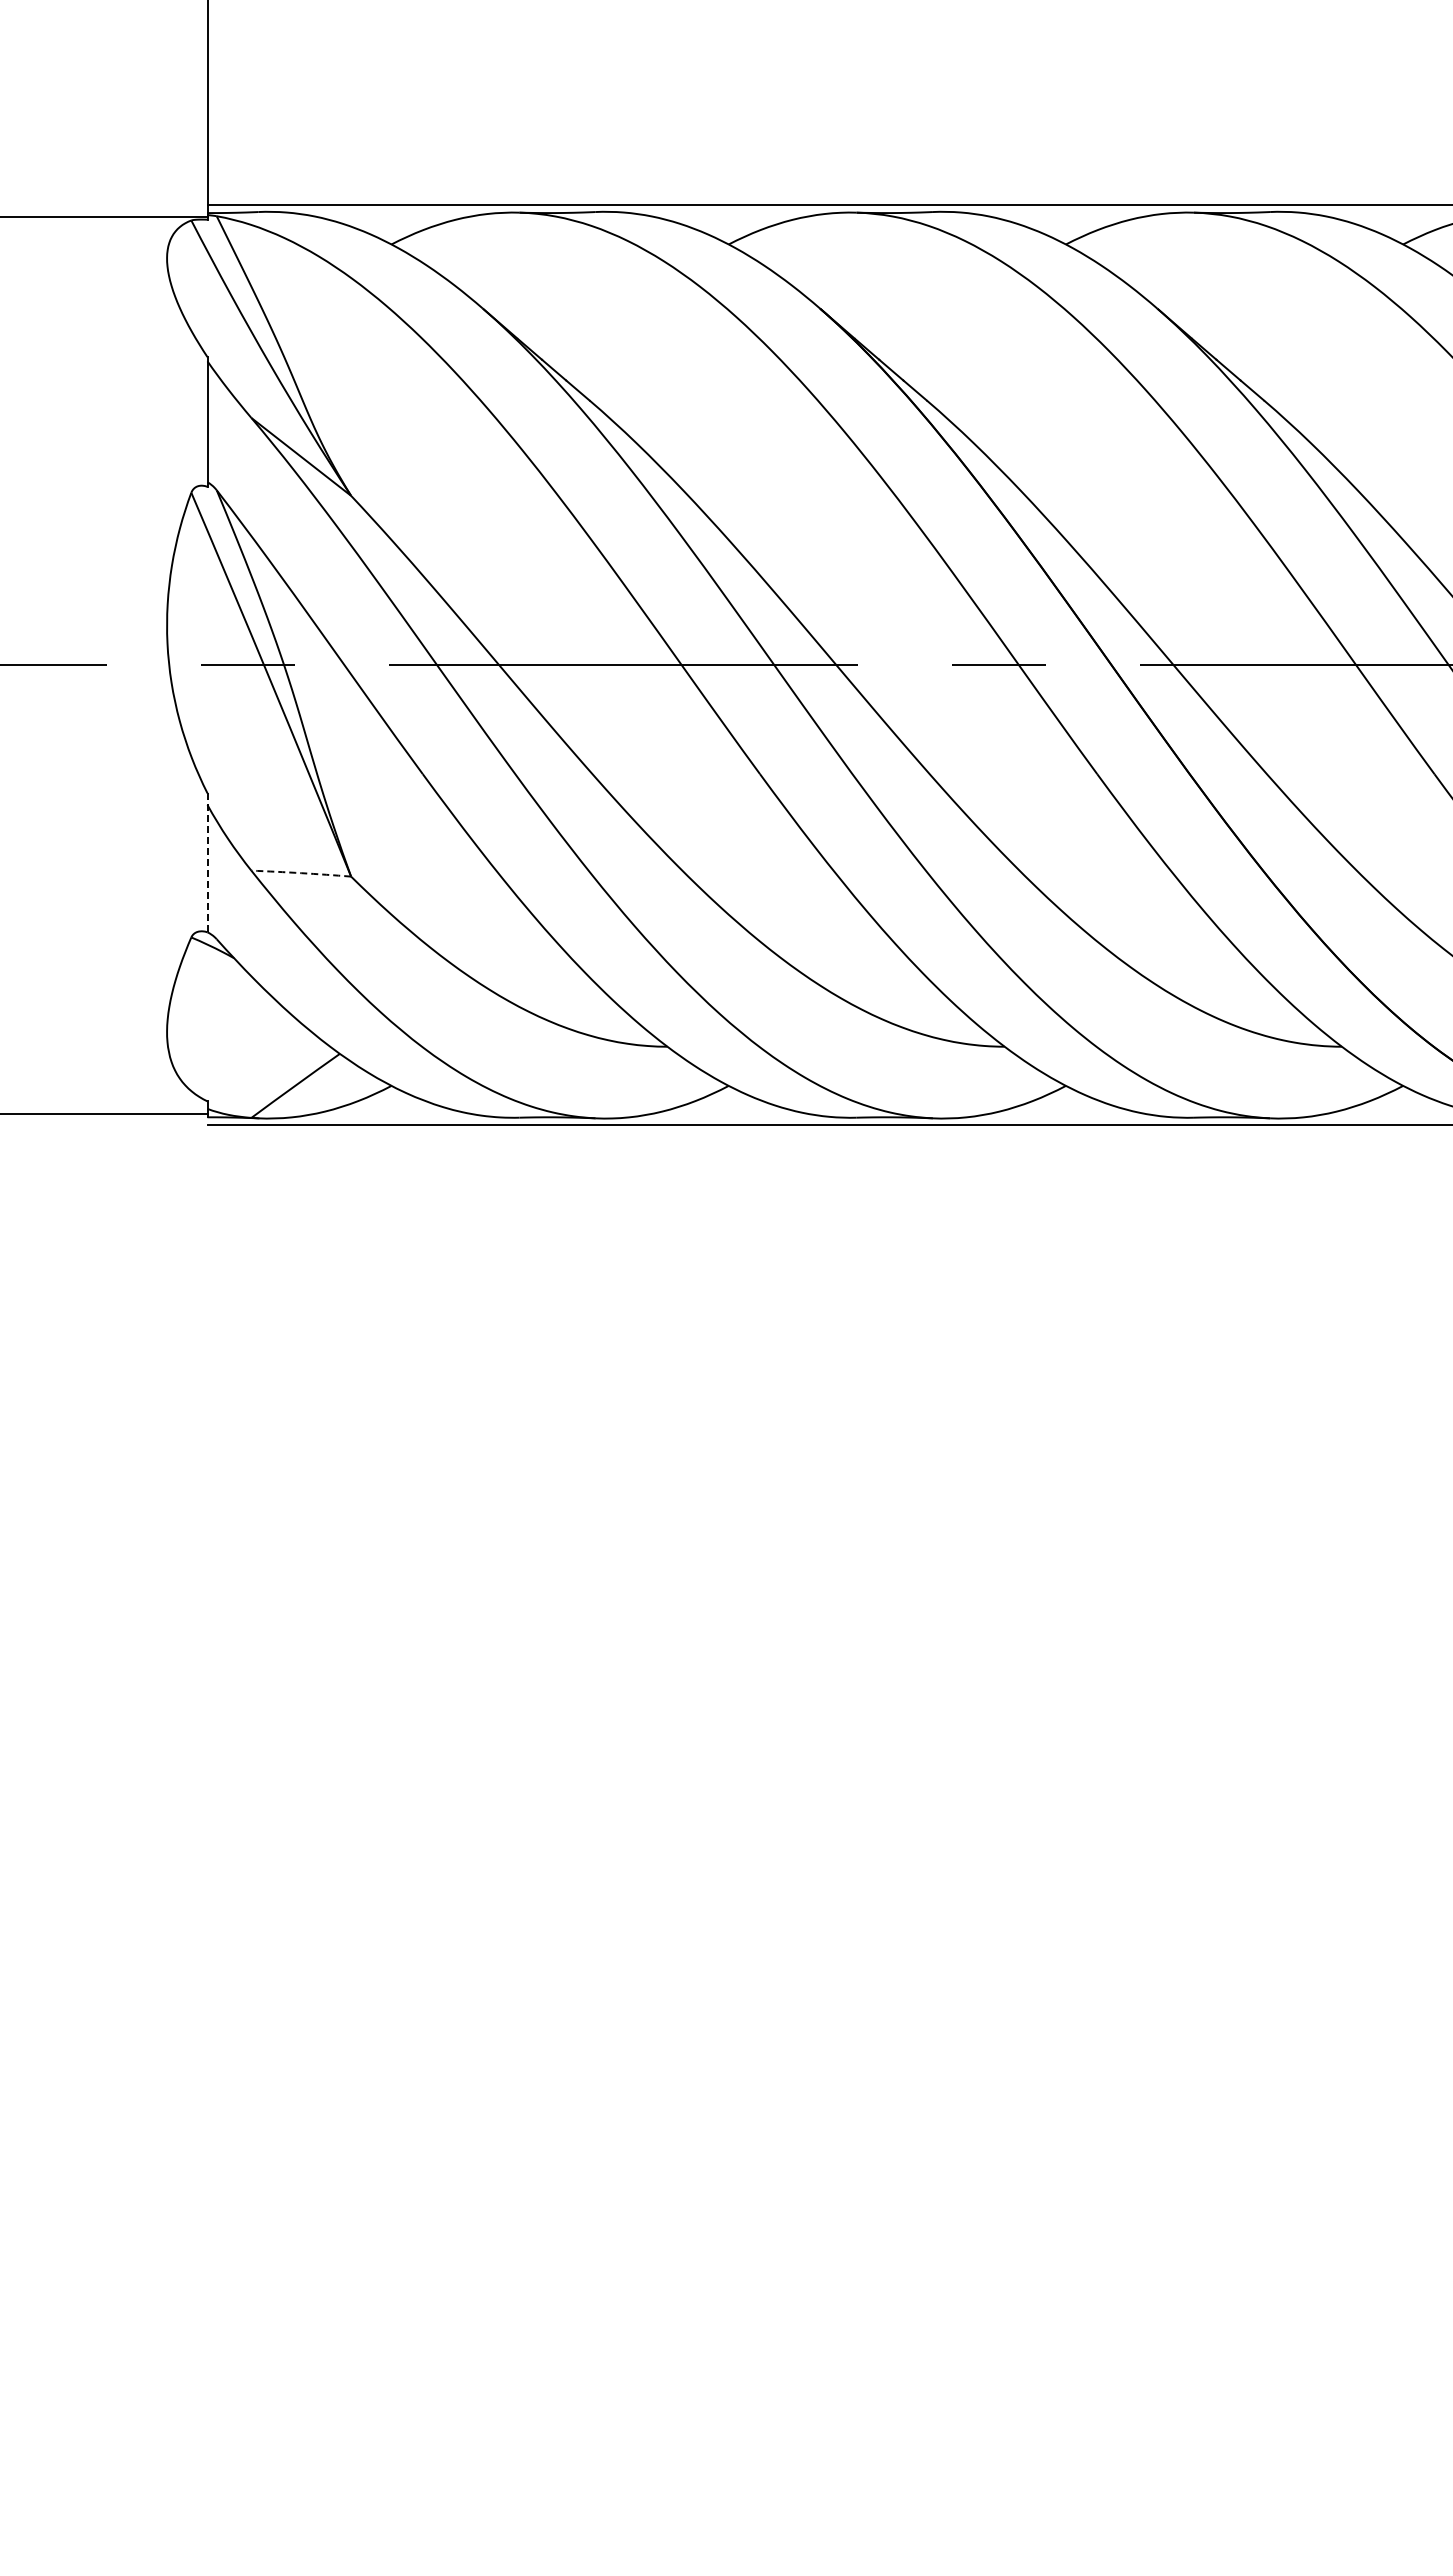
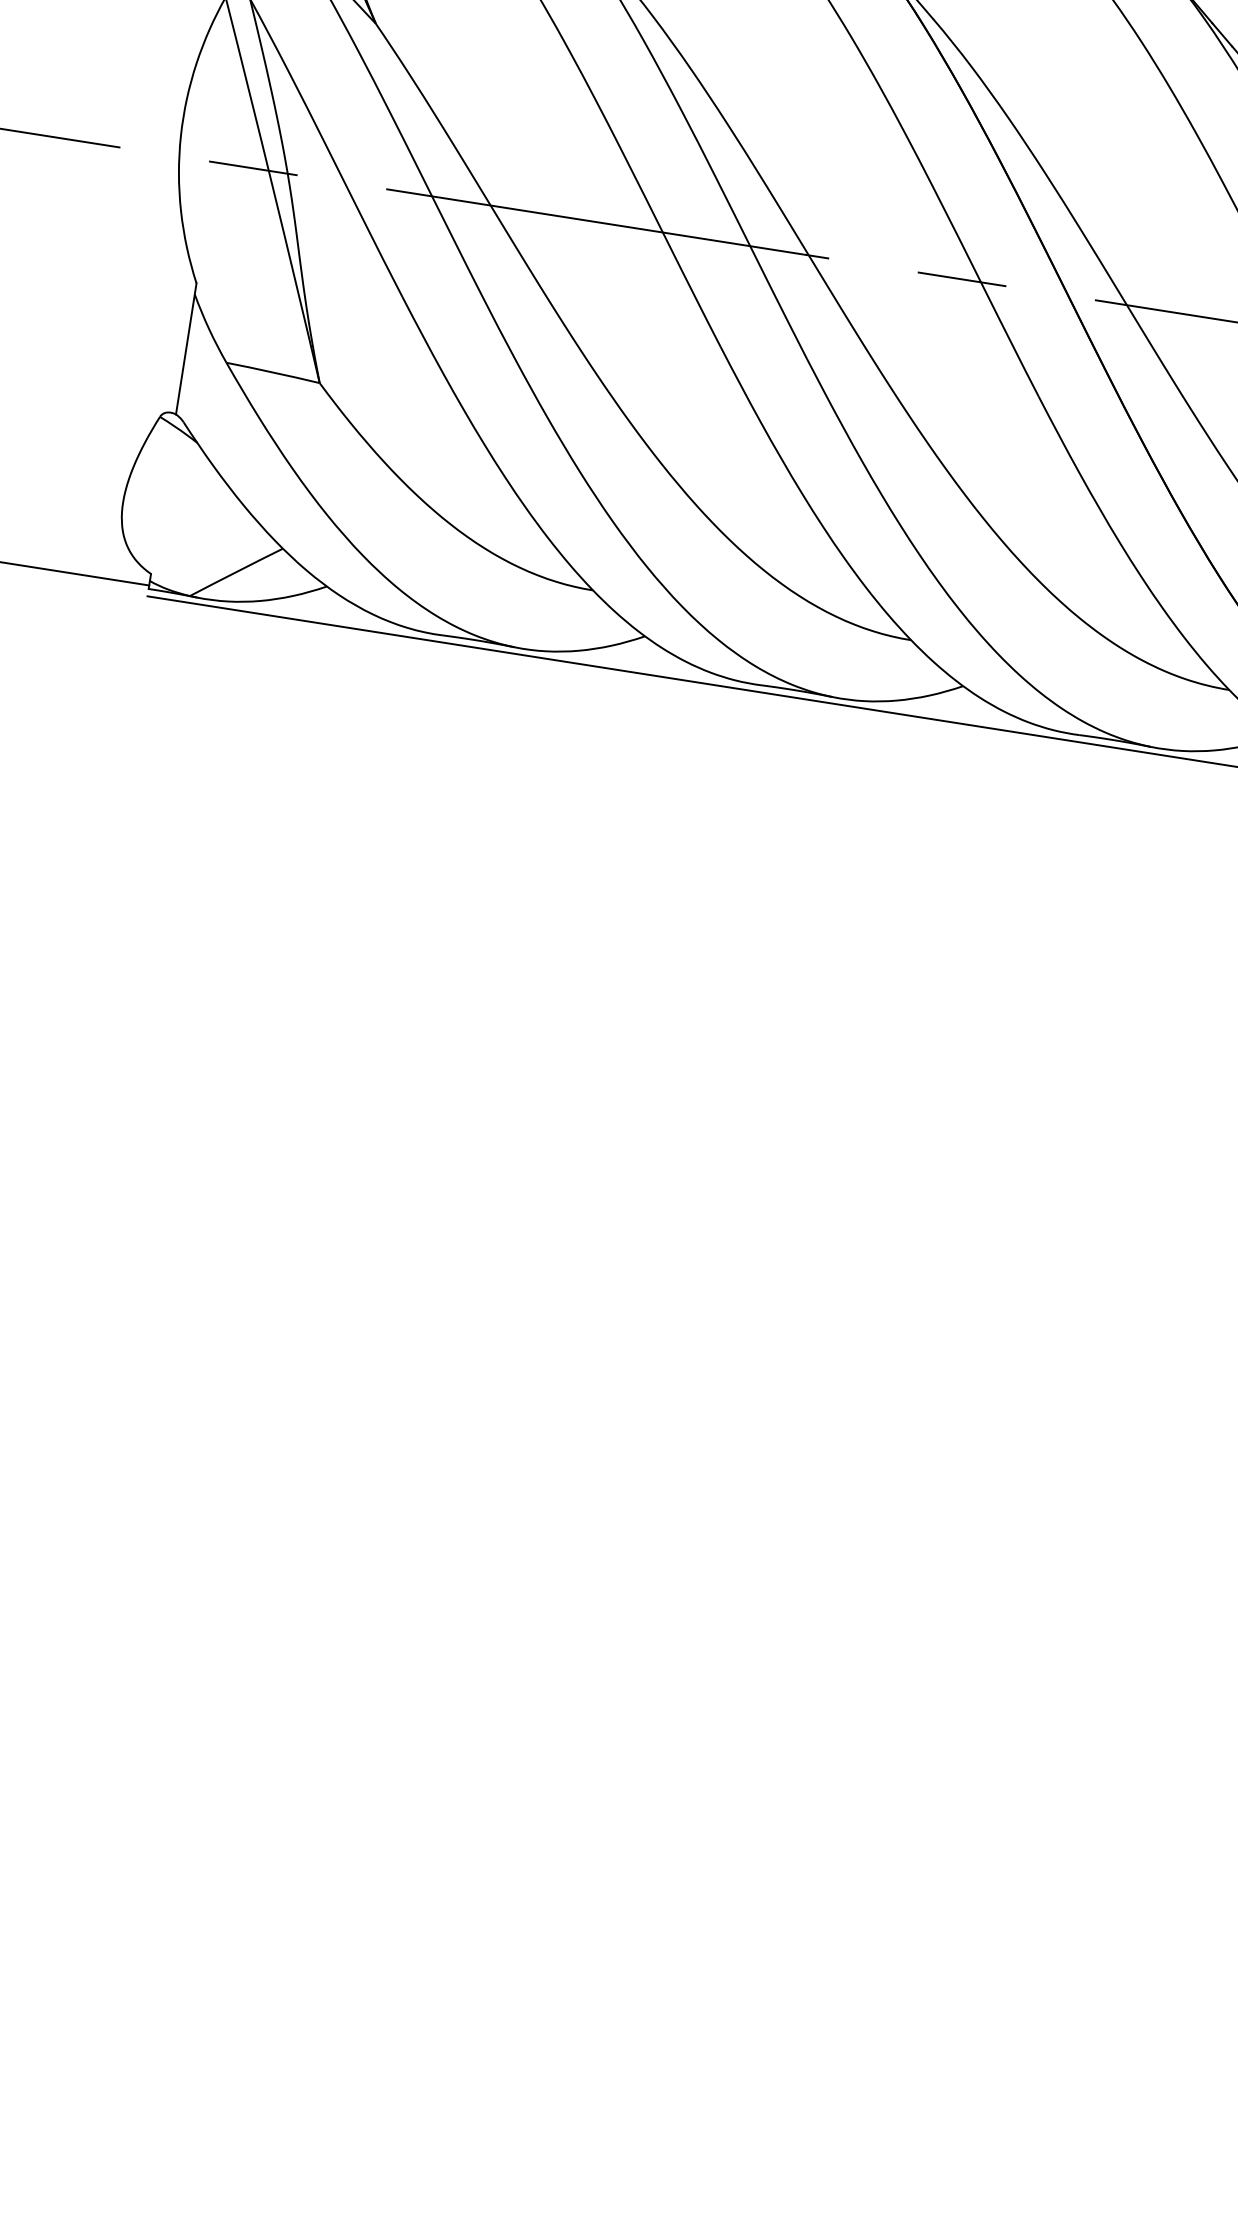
line: (207, 862) -> (186, 348), dashed -> solid
arc: (301, 873) -> (273, 372), dashed -> solid

